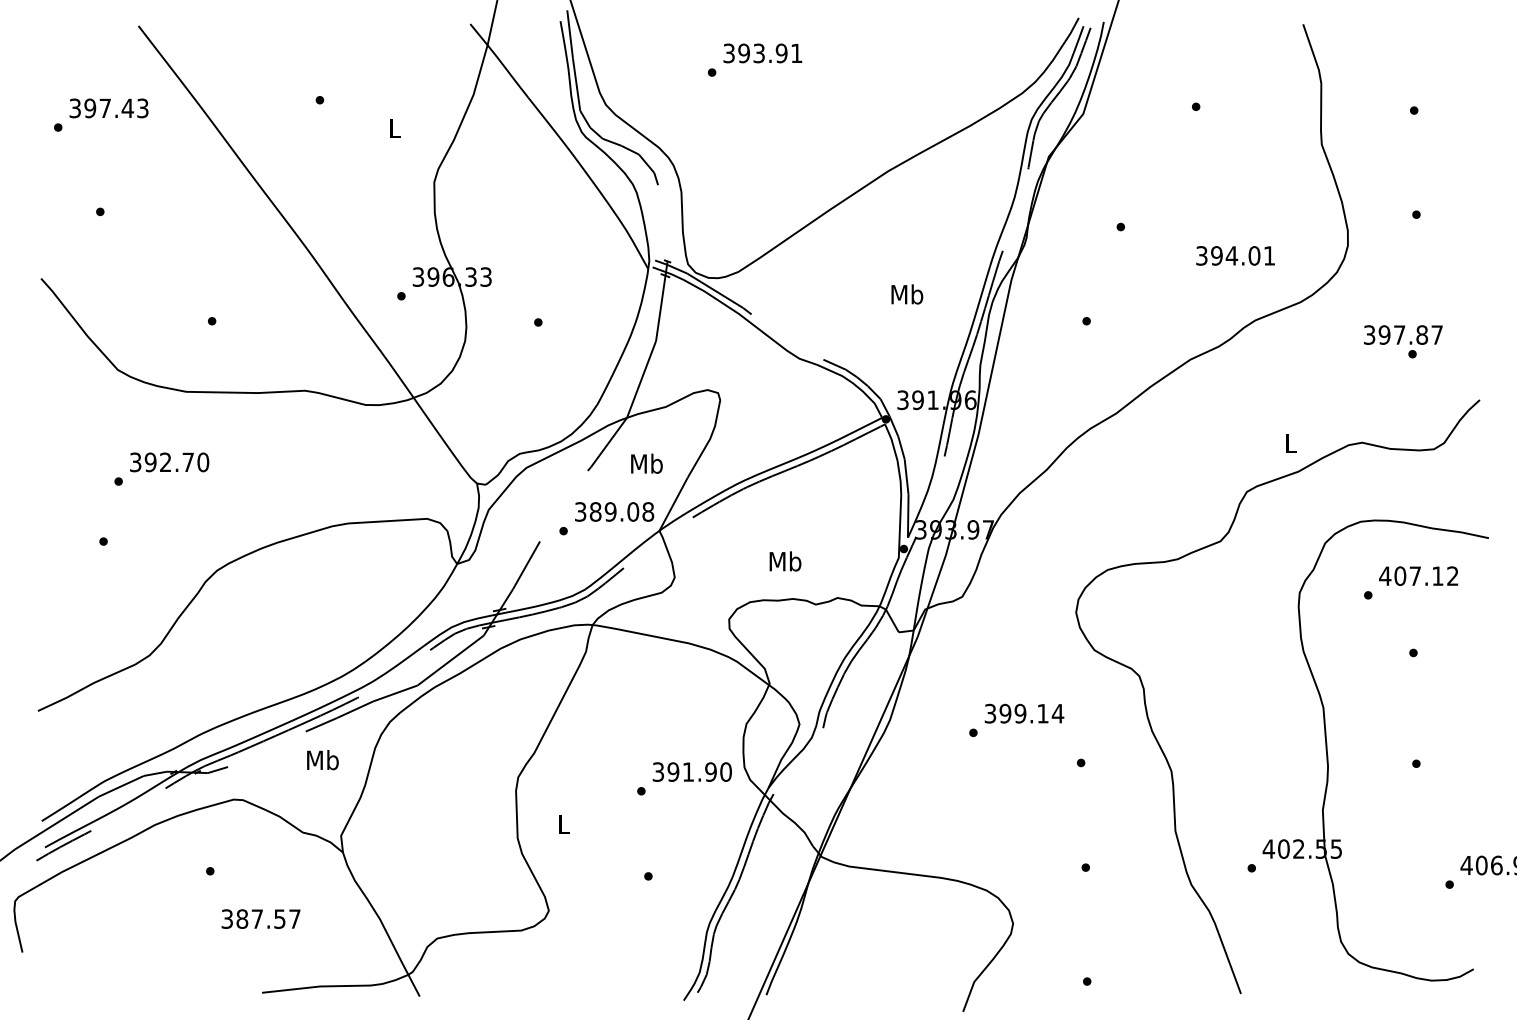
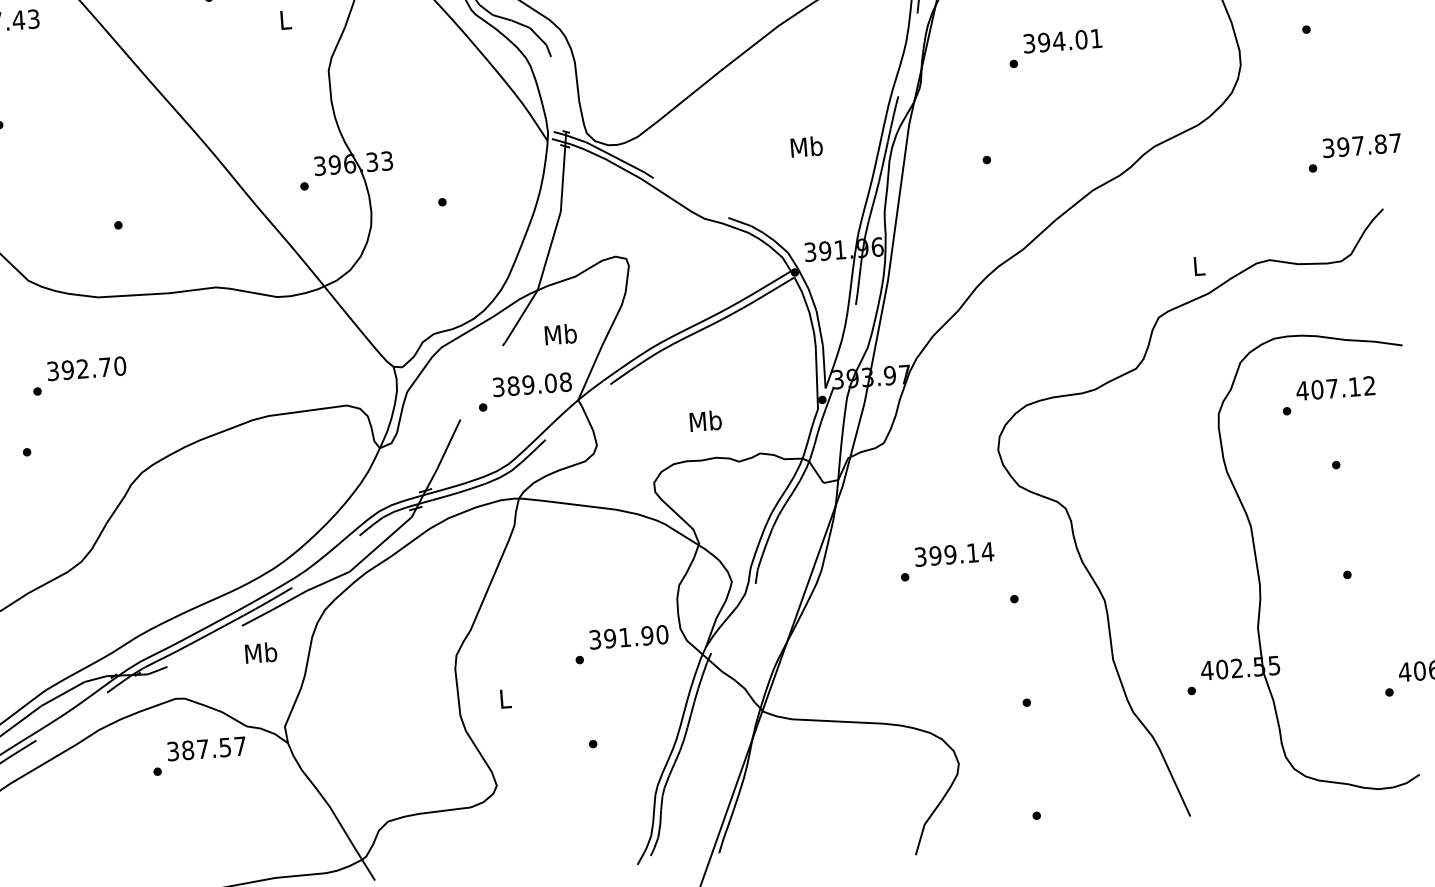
text: (1235, 255) -> (1062, 40), moved
text: (1403, 334) -> (1362, 145), moved
text: (260, 918) -> (206, 748), moved

